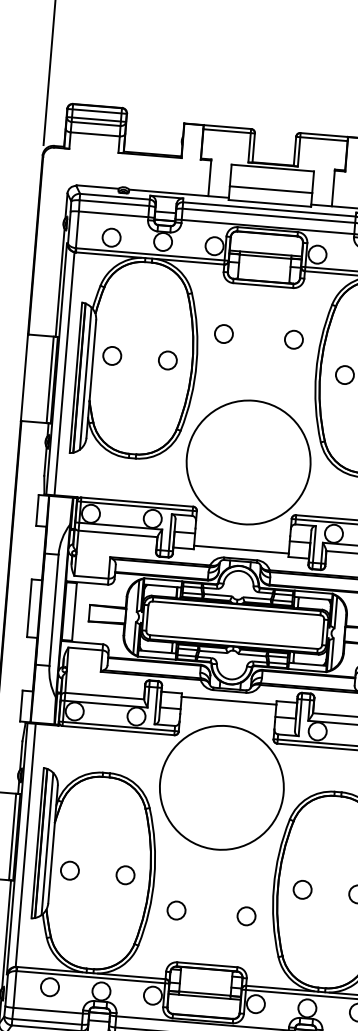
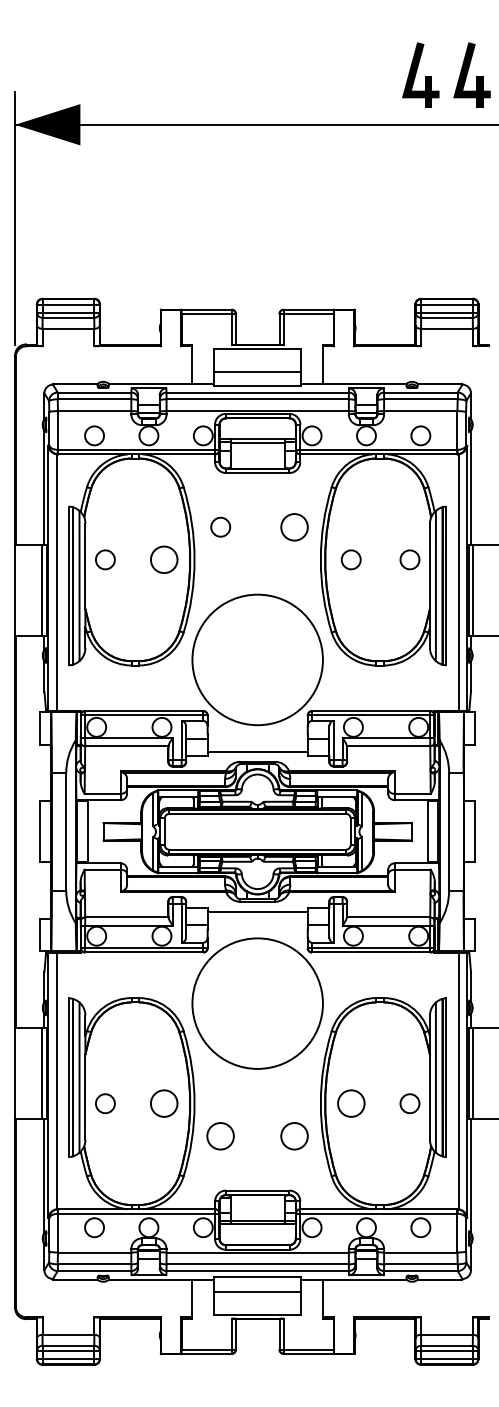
circle: (293, 339) -> (294, 526), size x1.4
circle: (167, 360) -> (163, 559), size x1.4
circle: (124, 875) -> (163, 1103), size x1.4
circle: (301, 889) -> (350, 1103), size x1.4
circle: (176, 910) -> (220, 1136), size x1.4
circle: (246, 916) -> (294, 1136), size x1.4

